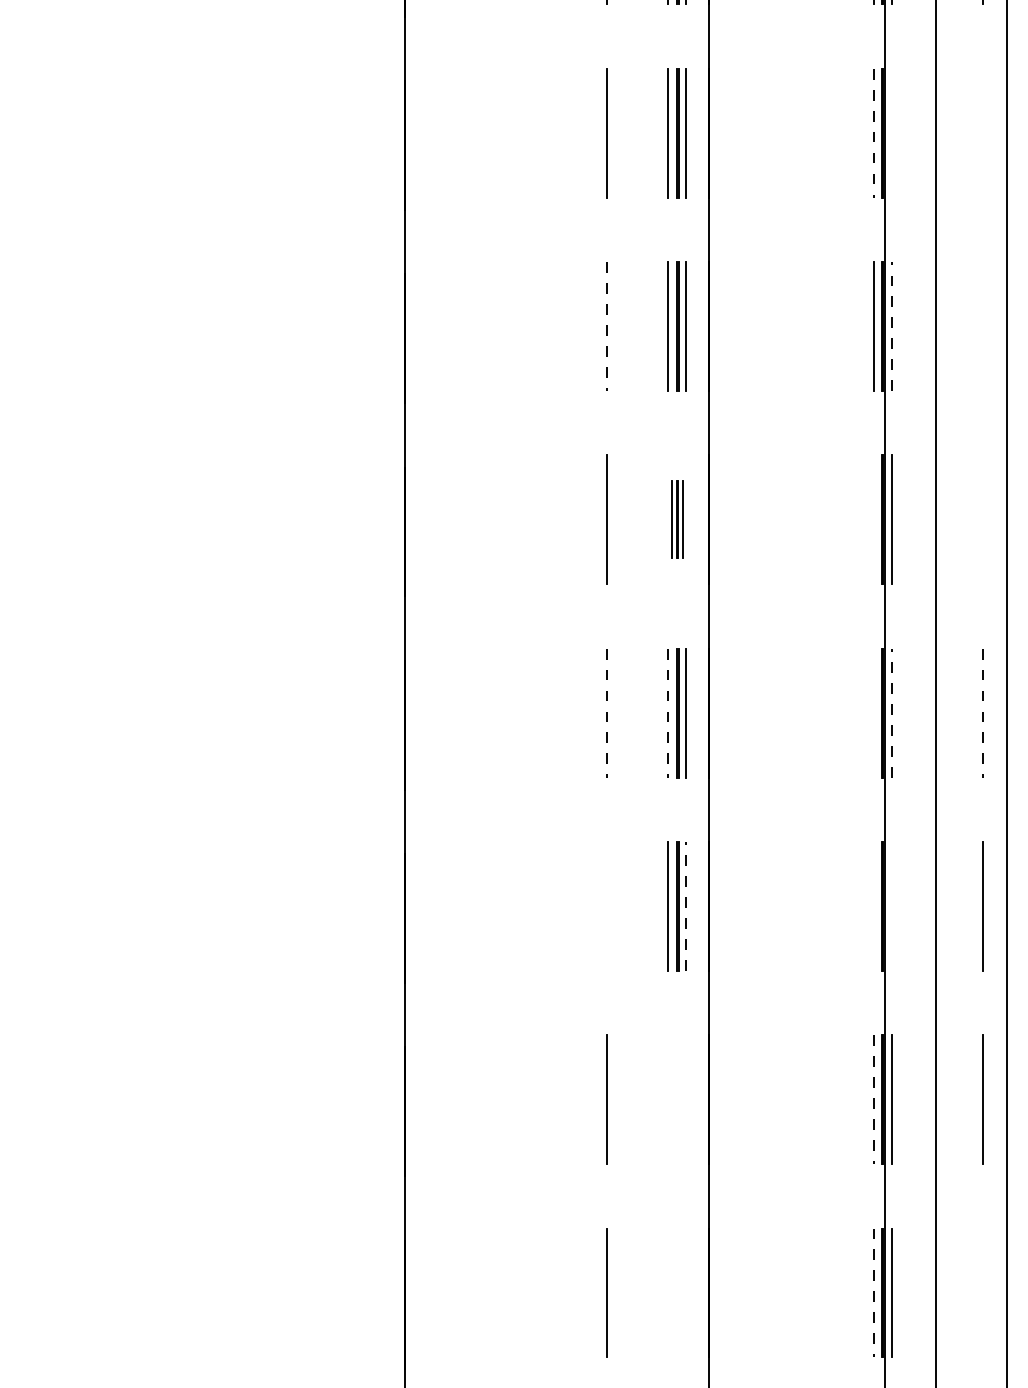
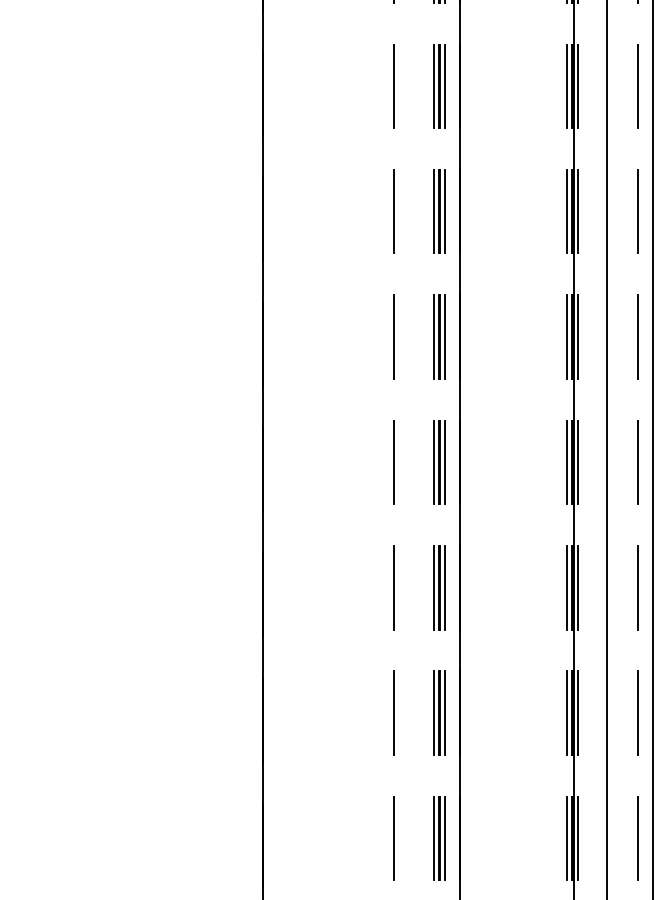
line: (873, 133) -> (566, 86), dashed -> solid
line: (891, 133) -> (578, 86), added
line: (982, 133) -> (637, 86), added
line: (606, 326) -> (393, 211), dashed -> solid
line: (891, 326) -> (578, 211), dashed -> solid
line: (982, 326) -> (637, 211), added
part: (677, 519) -> (439, 336), size x1.67
line: (873, 519) -> (566, 336), added
line: (982, 519) -> (637, 336), added
line: (606, 713) -> (393, 462), dashed -> solid
line: (668, 713) -> (433, 462), dashed -> solid
line: (873, 713) -> (566, 462), added
line: (891, 713) -> (578, 462), dashed -> solid
line: (982, 713) -> (637, 462), dashed -> solid
line: (606, 905) -> (393, 587), added
line: (686, 905) -> (445, 587), dashed -> solid
line: (873, 905) -> (566, 587), added
line: (891, 905) -> (578, 587), added
part: (677, 1098) -> (439, 712), added
line: (873, 1100) -> (566, 713), dashed -> solid
part: (677, 1292) -> (439, 838), added
line: (873, 1292) -> (566, 838), dashed -> solid
line: (982, 1292) -> (637, 838), added

